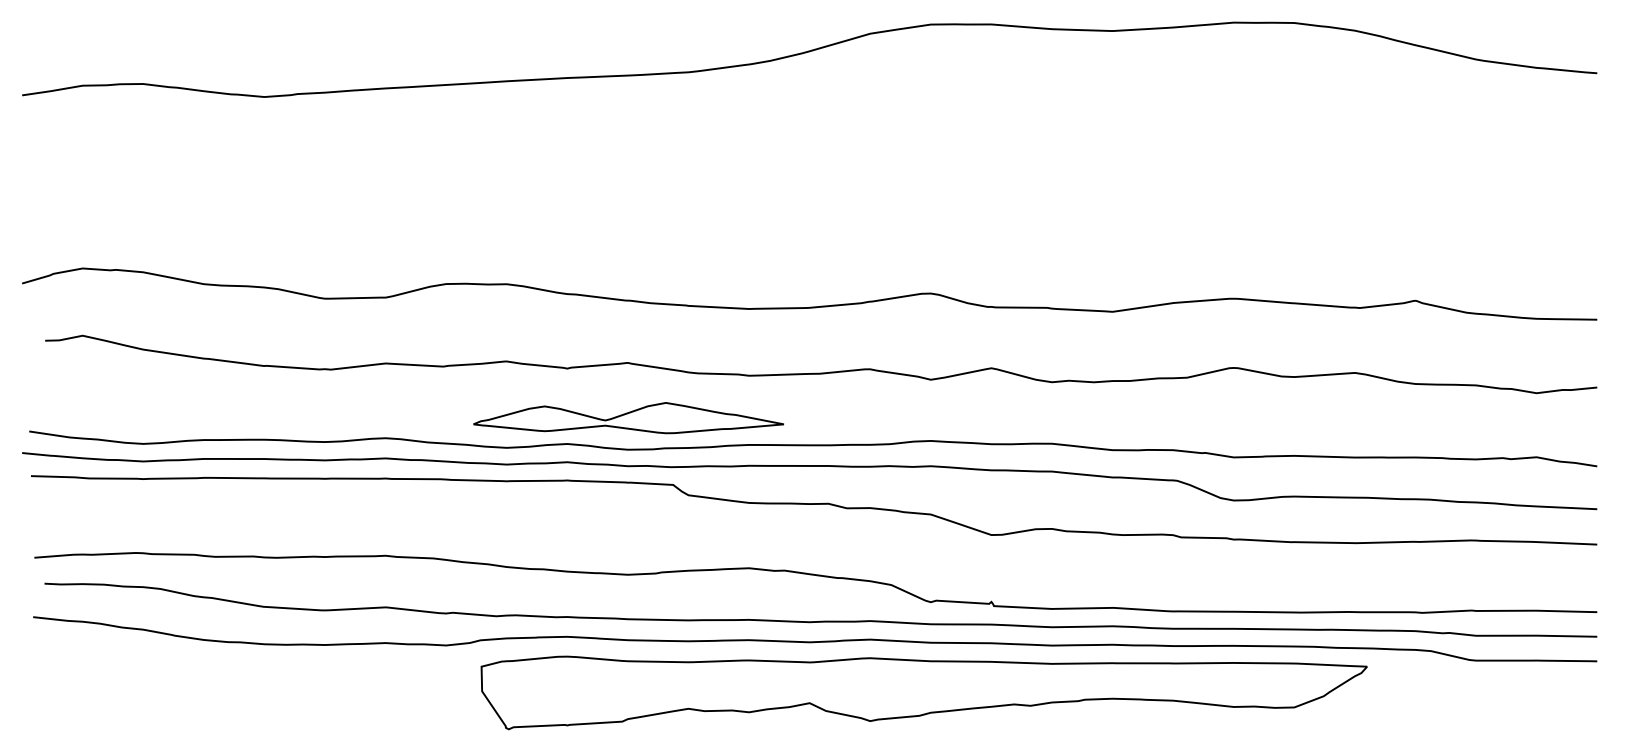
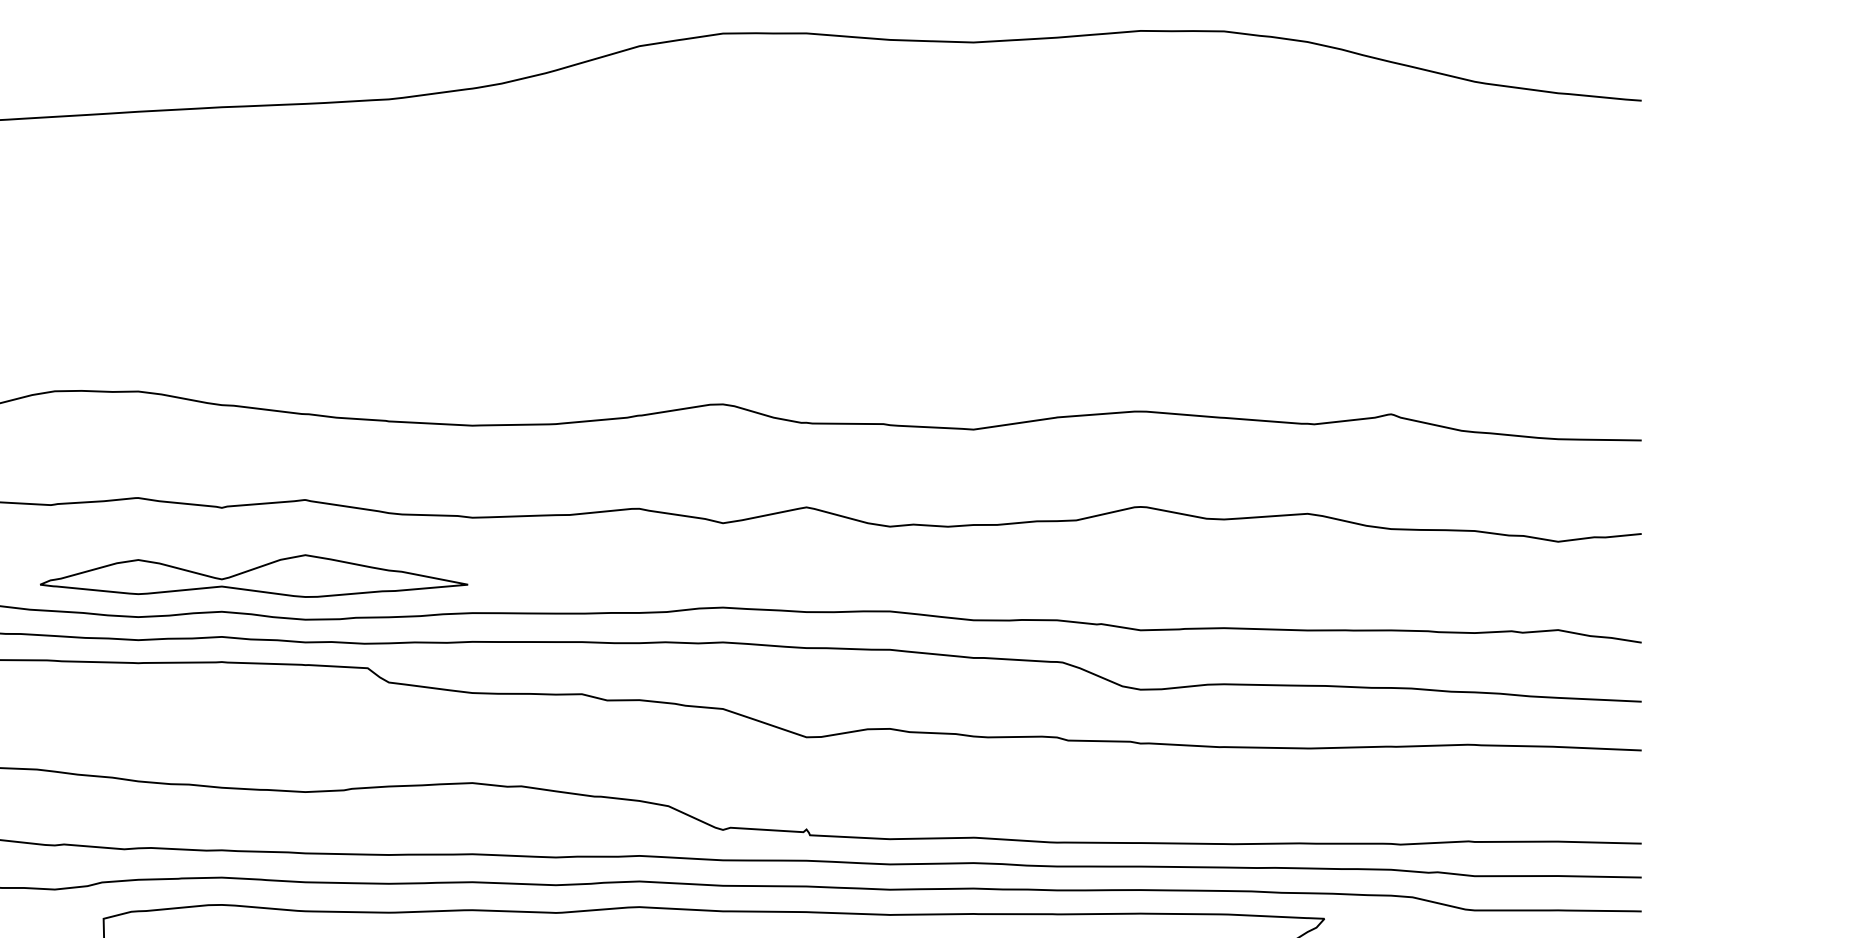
part: (628, 418) -> (253, 576), moved

